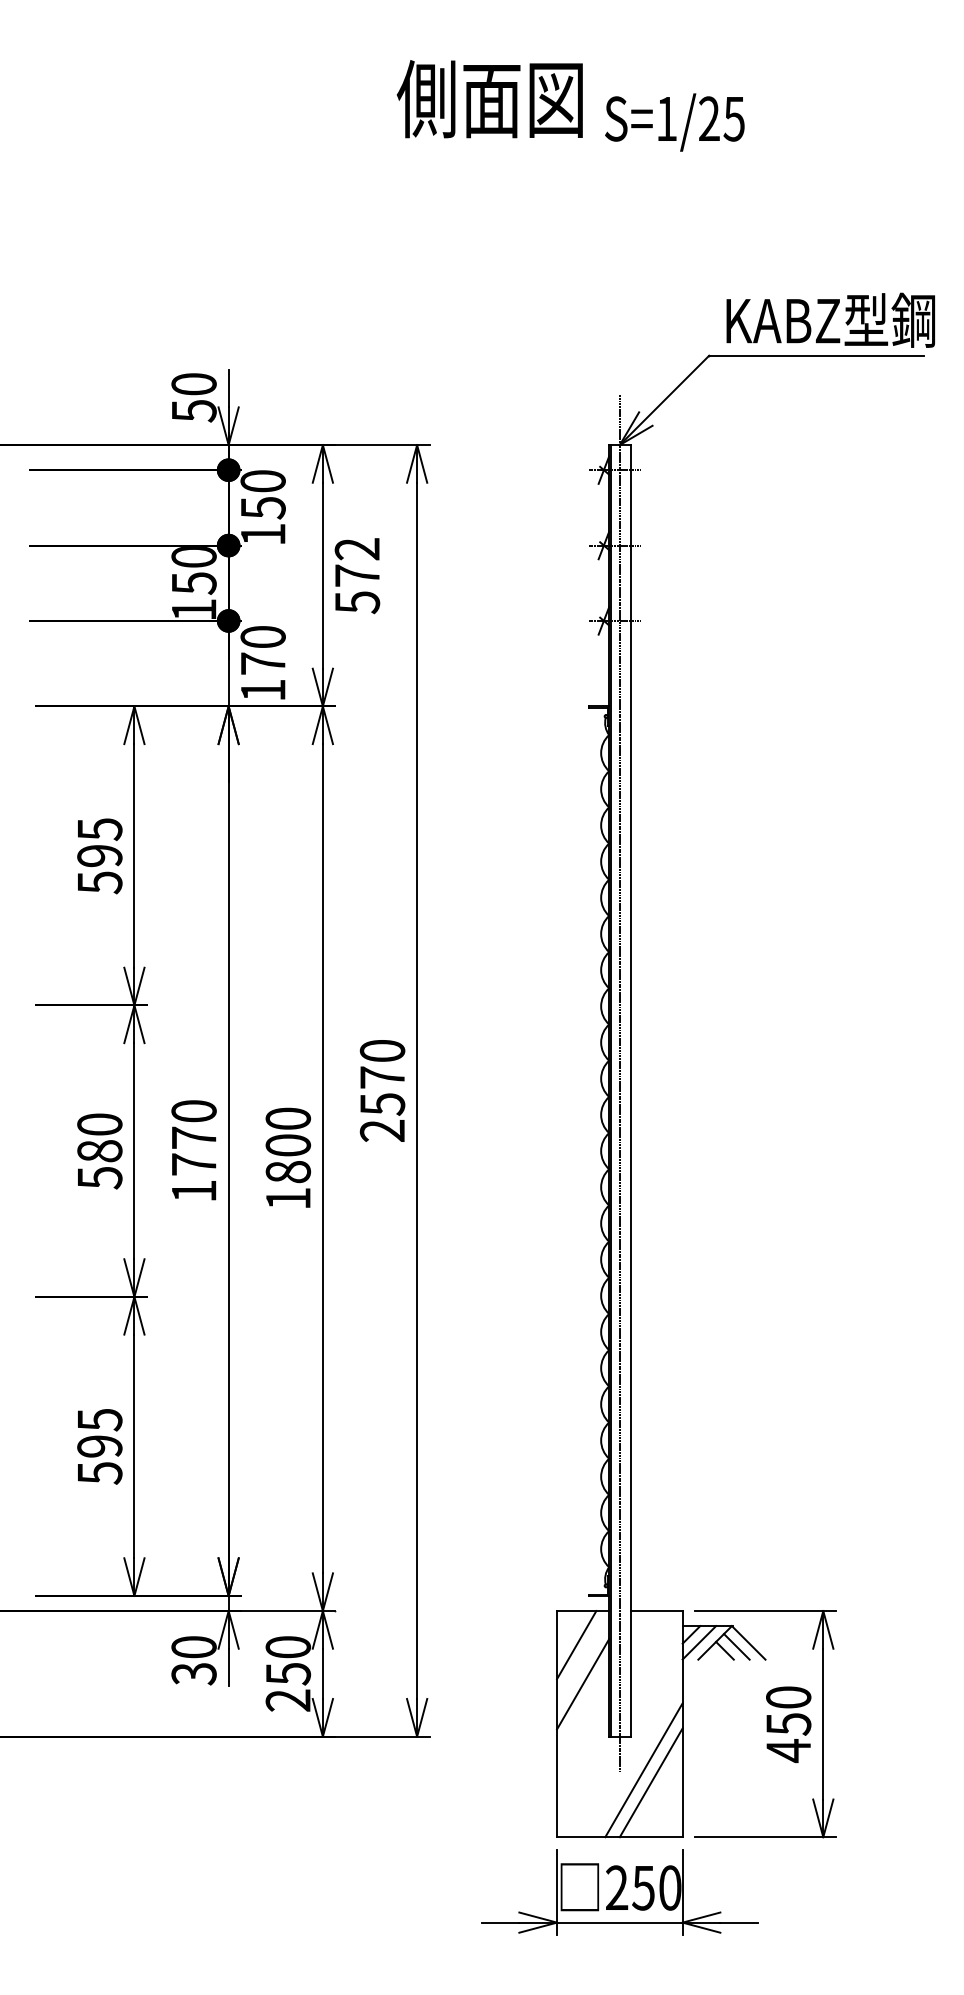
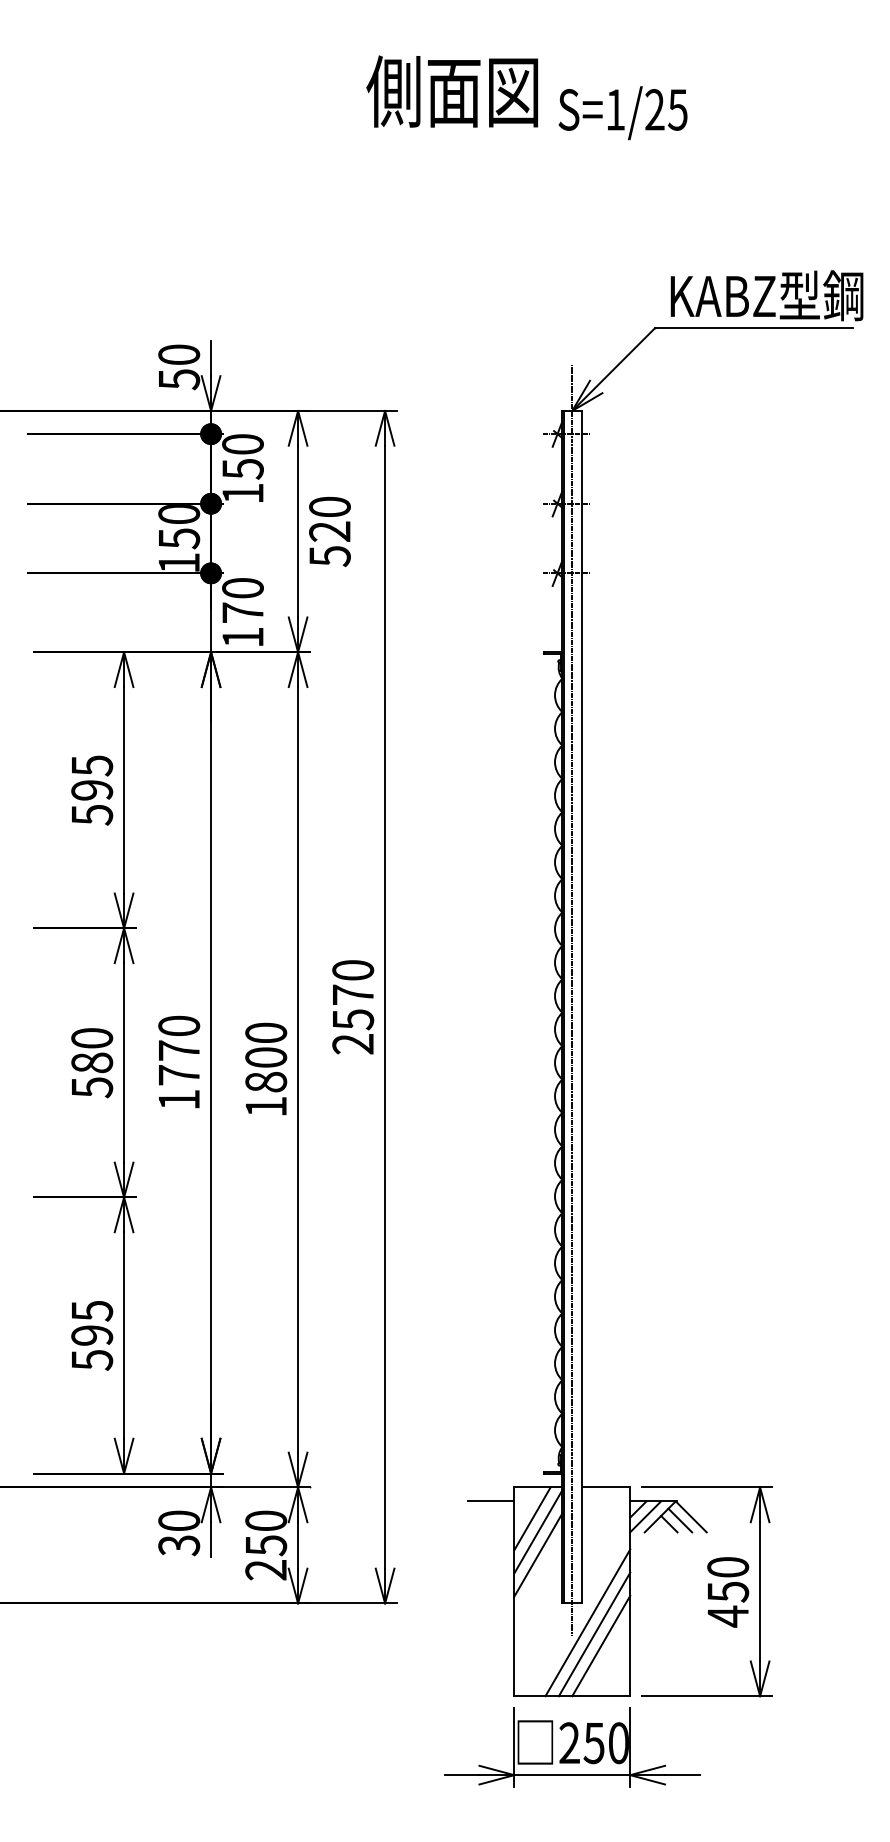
text: (356, 561) -> (329, 518), 572 -> 520
line: (531, 1626) -> (490, 1501), added
line: (583, 1658) -> (538, 1531), added
line: (636, 1757) -> (587, 1622), added

